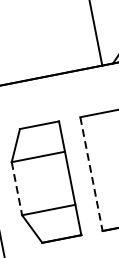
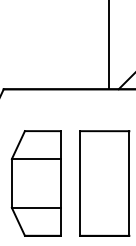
line: (91, 174) -> (80, 183), dashed -> solid
line: (16, 188) -> (11, 183), dashed -> solid

